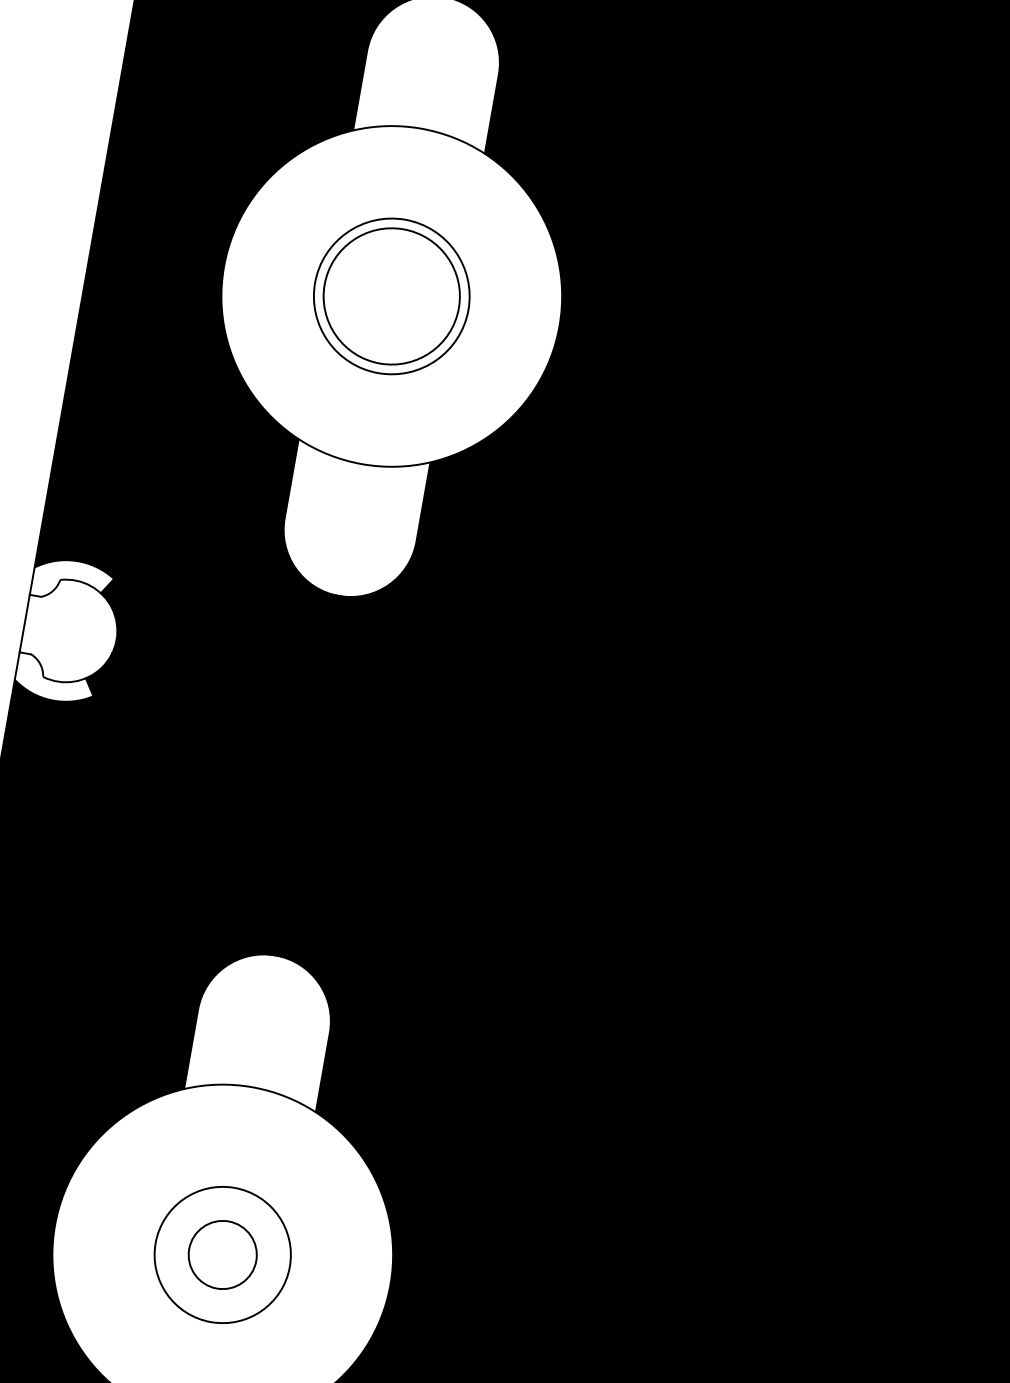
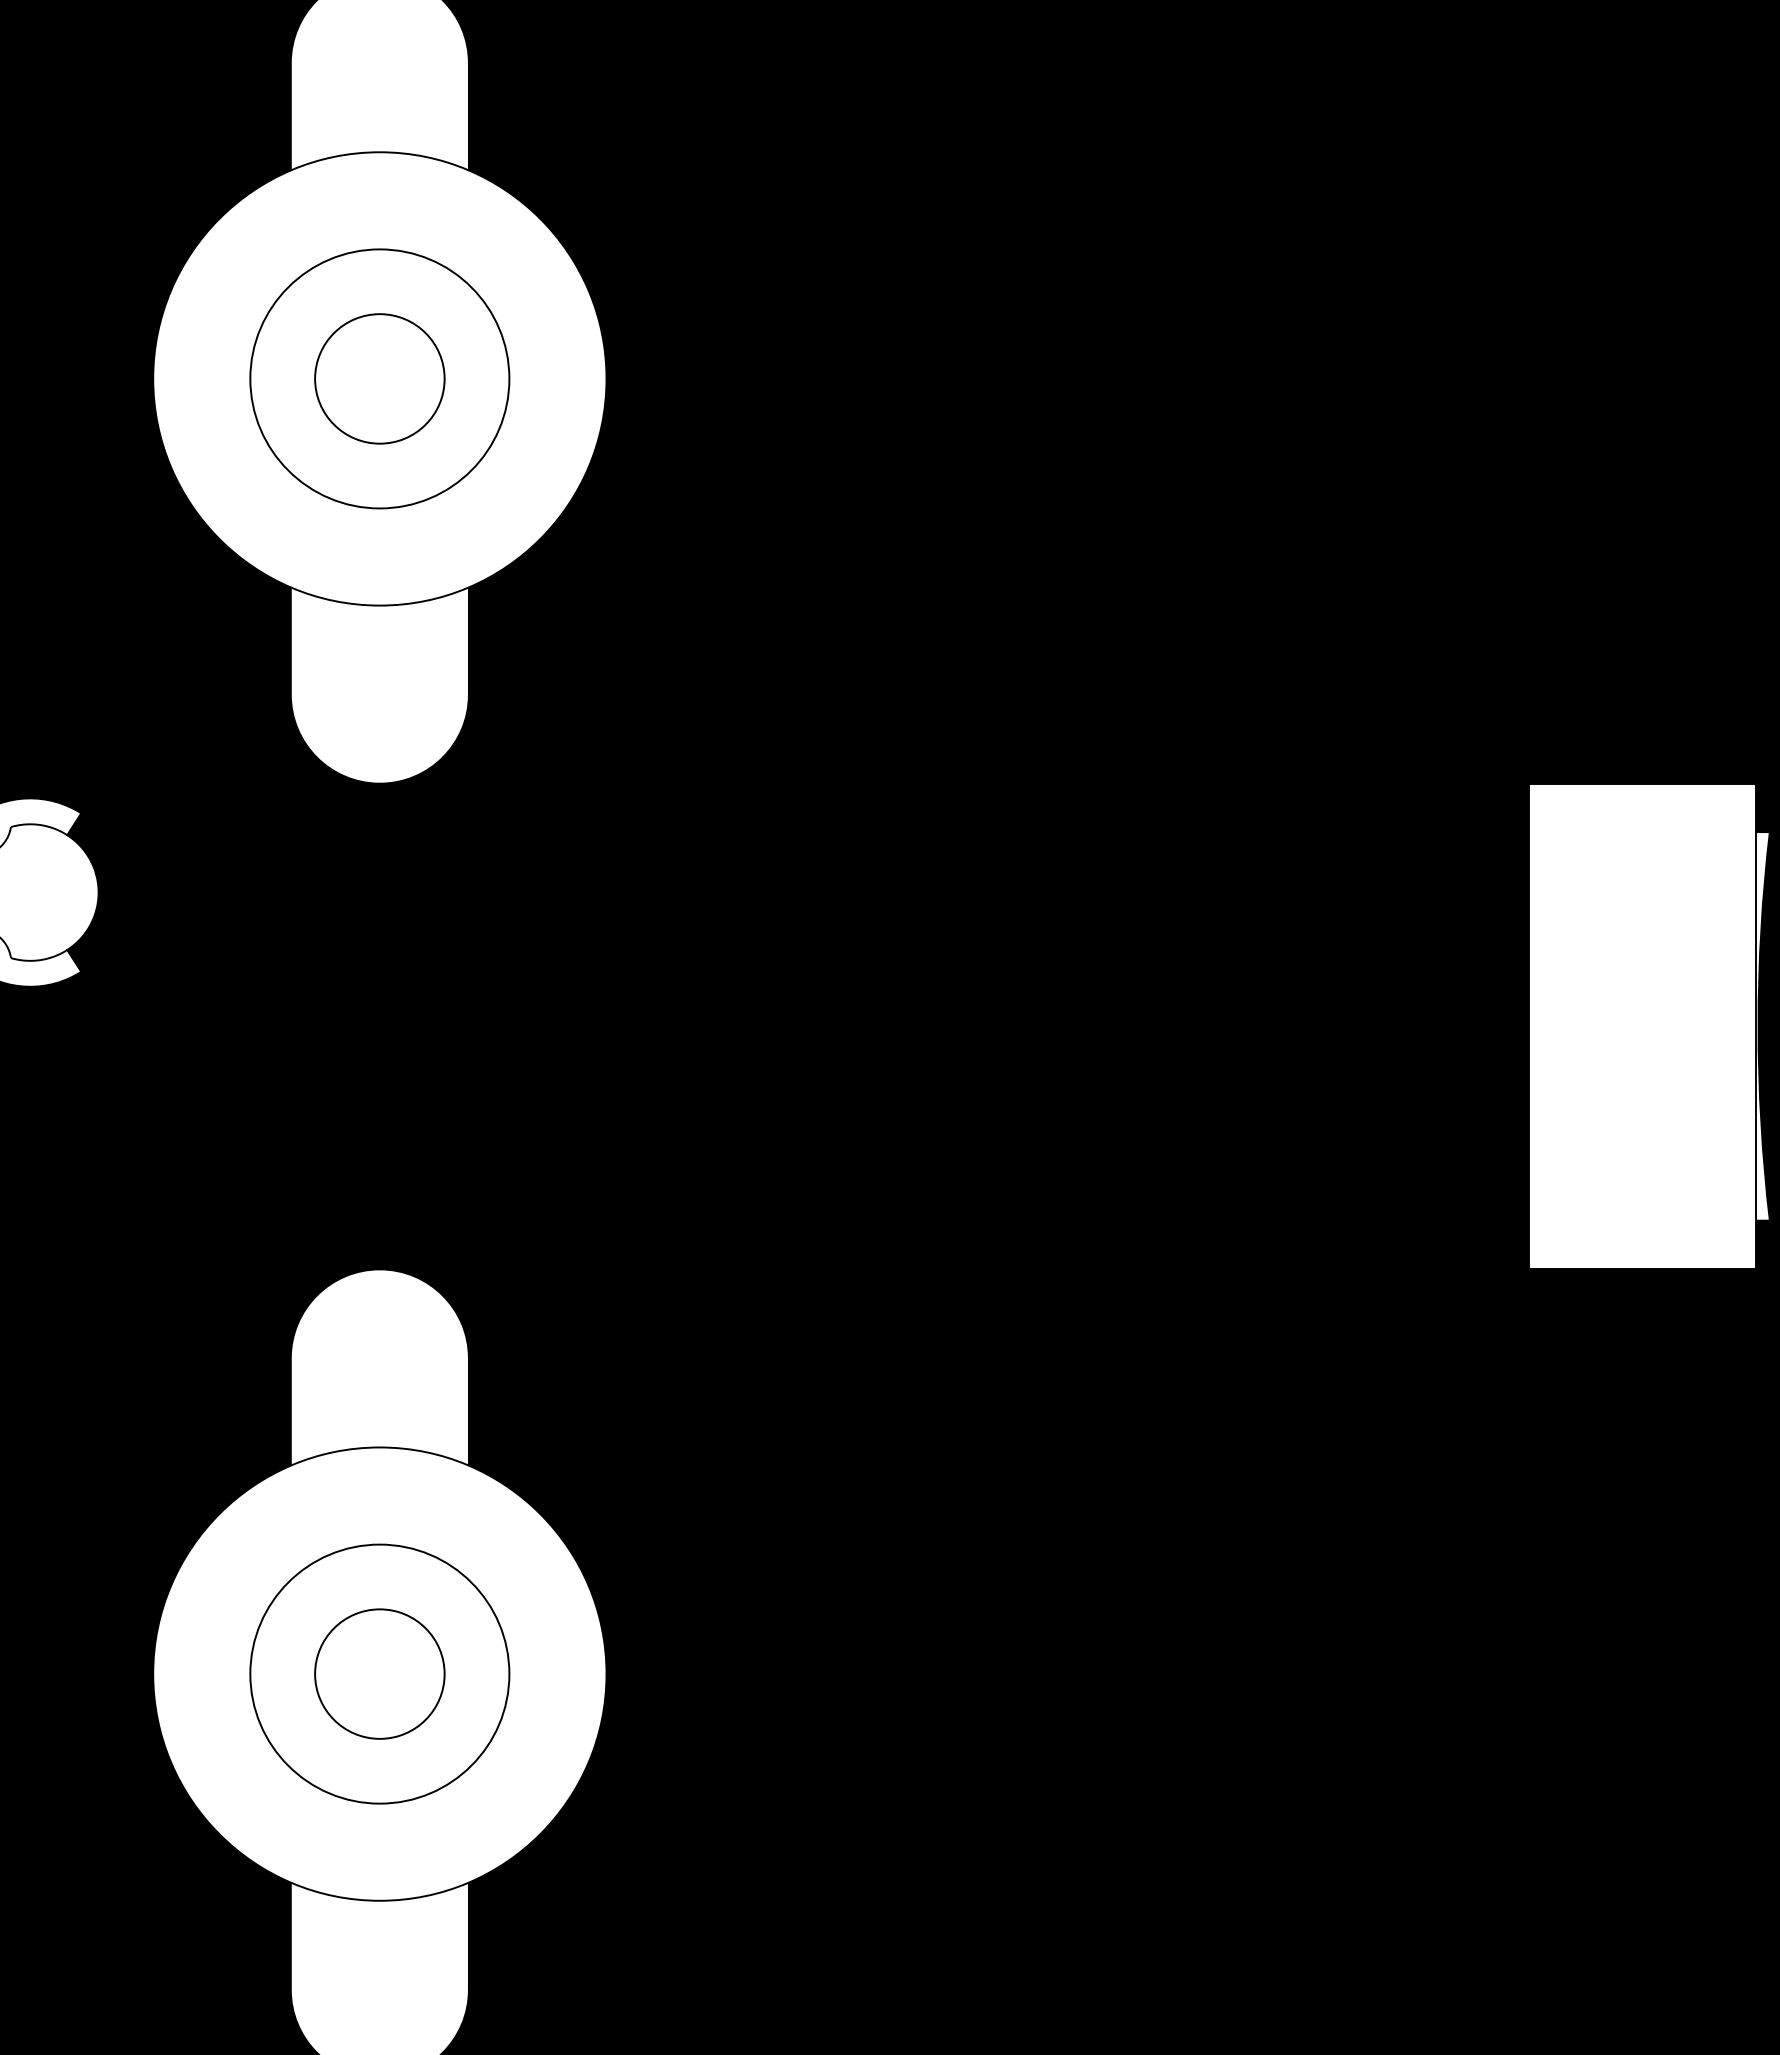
circle: (391, 296) -> (379, 378), size x0.62
circle: (391, 296) -> (379, 378), size x1.43
circle: (222, 1254) -> (379, 1673), size x1.43
circle: (222, 1254) -> (379, 1673), size x1.43

